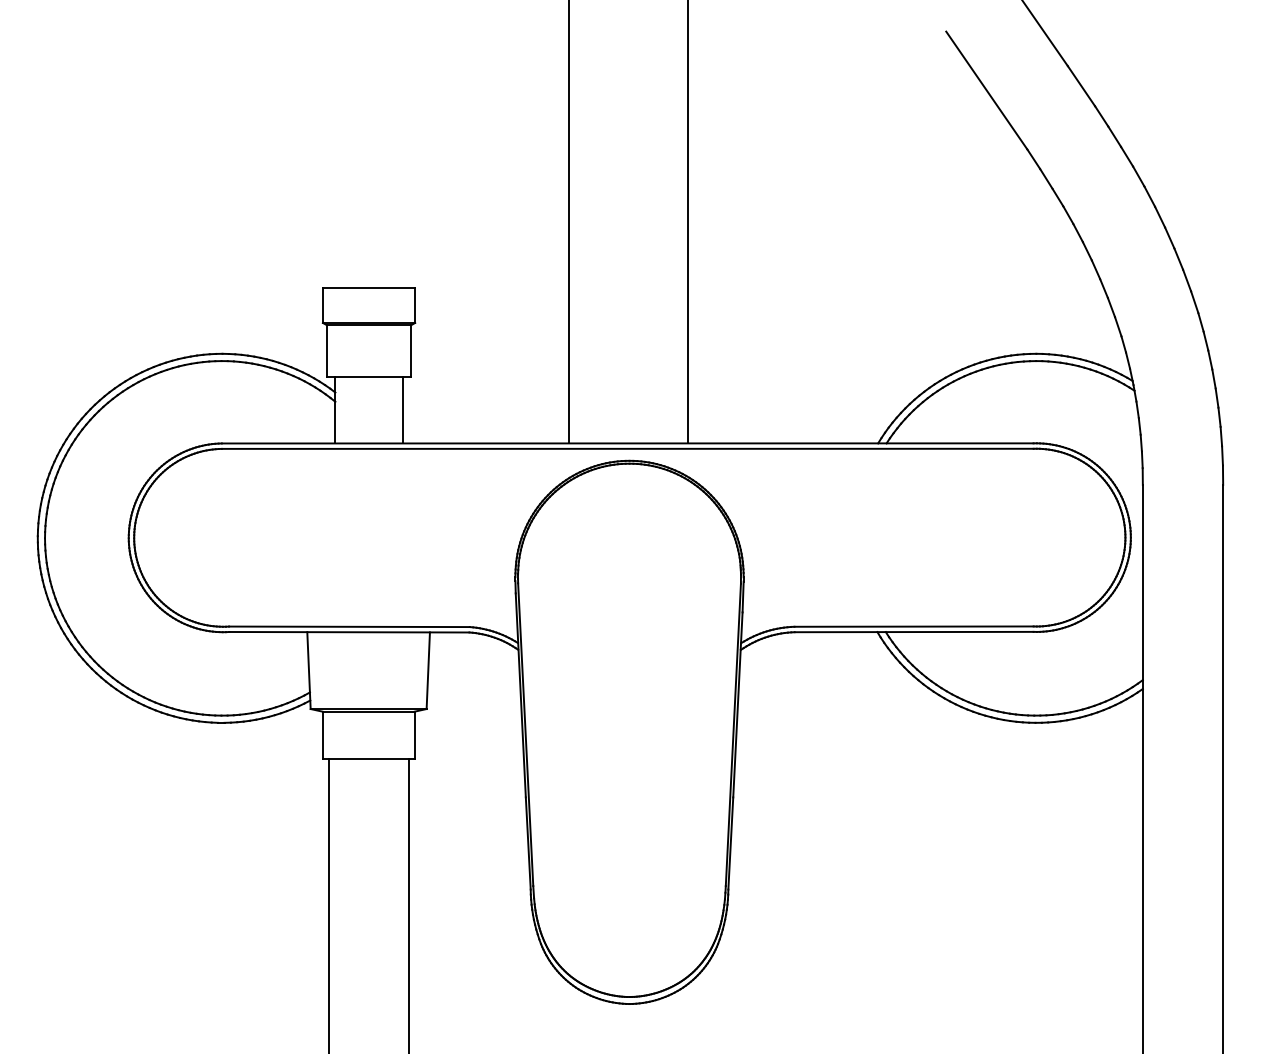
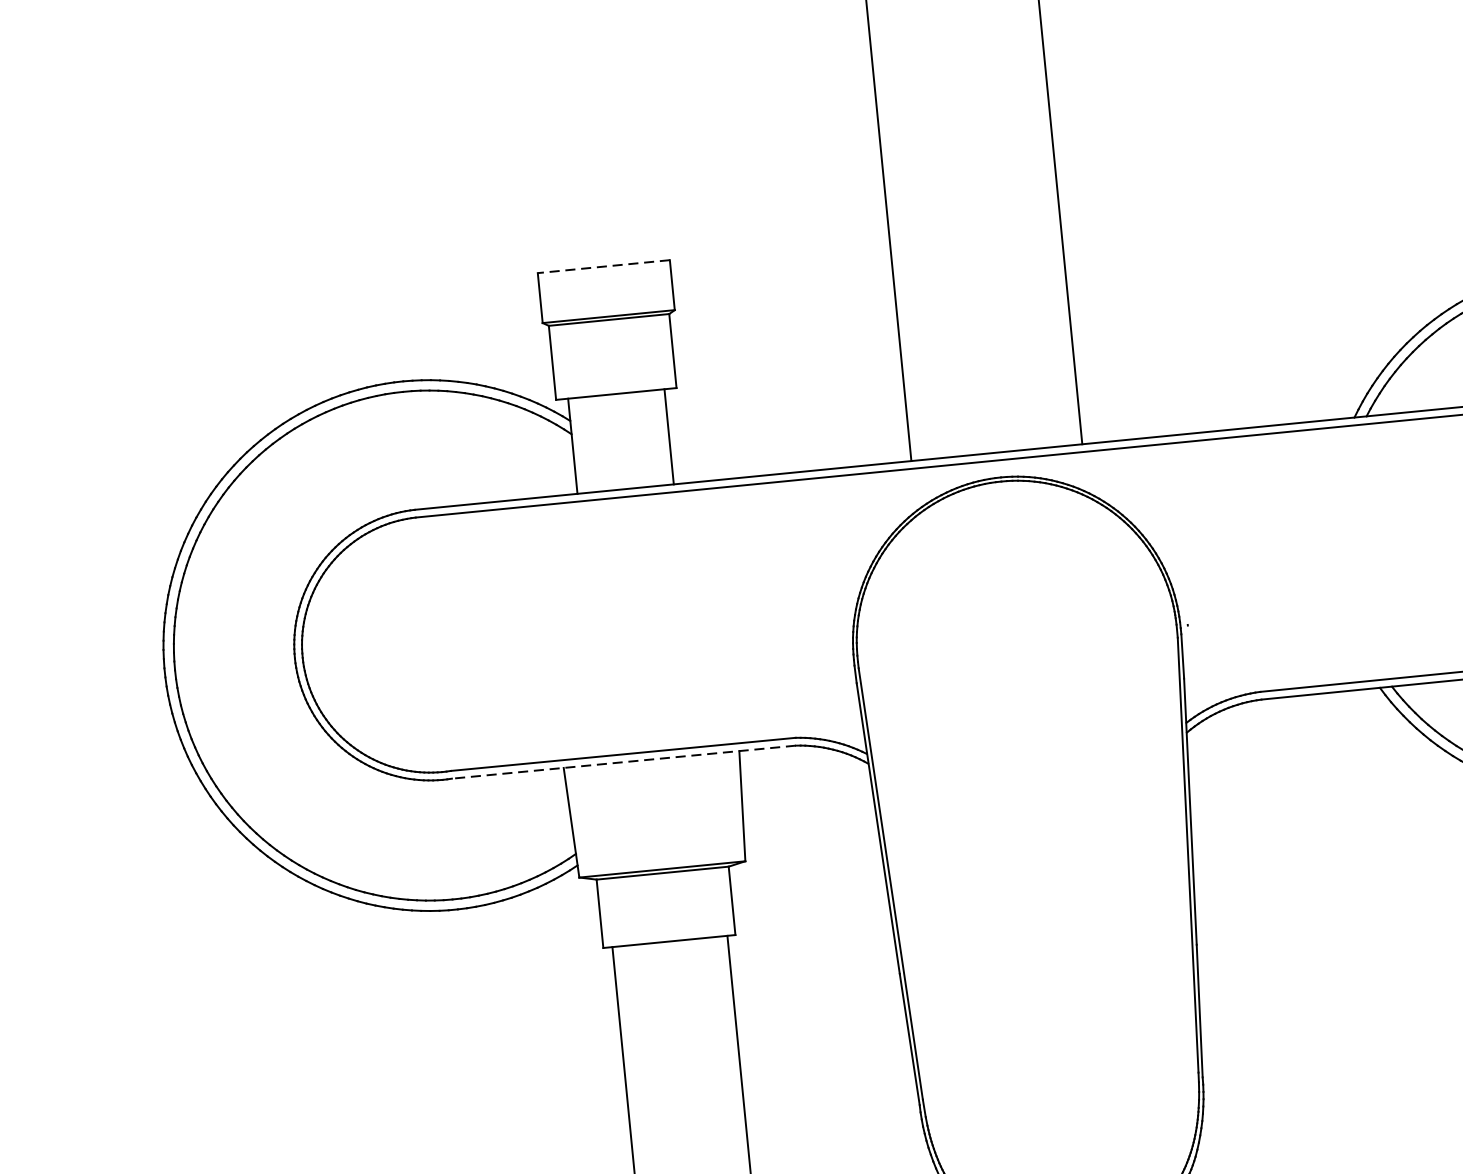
line: (368, 288) -> (603, 267), solid -> dashed
line: (348, 632) -> (622, 762), solid -> dashed

